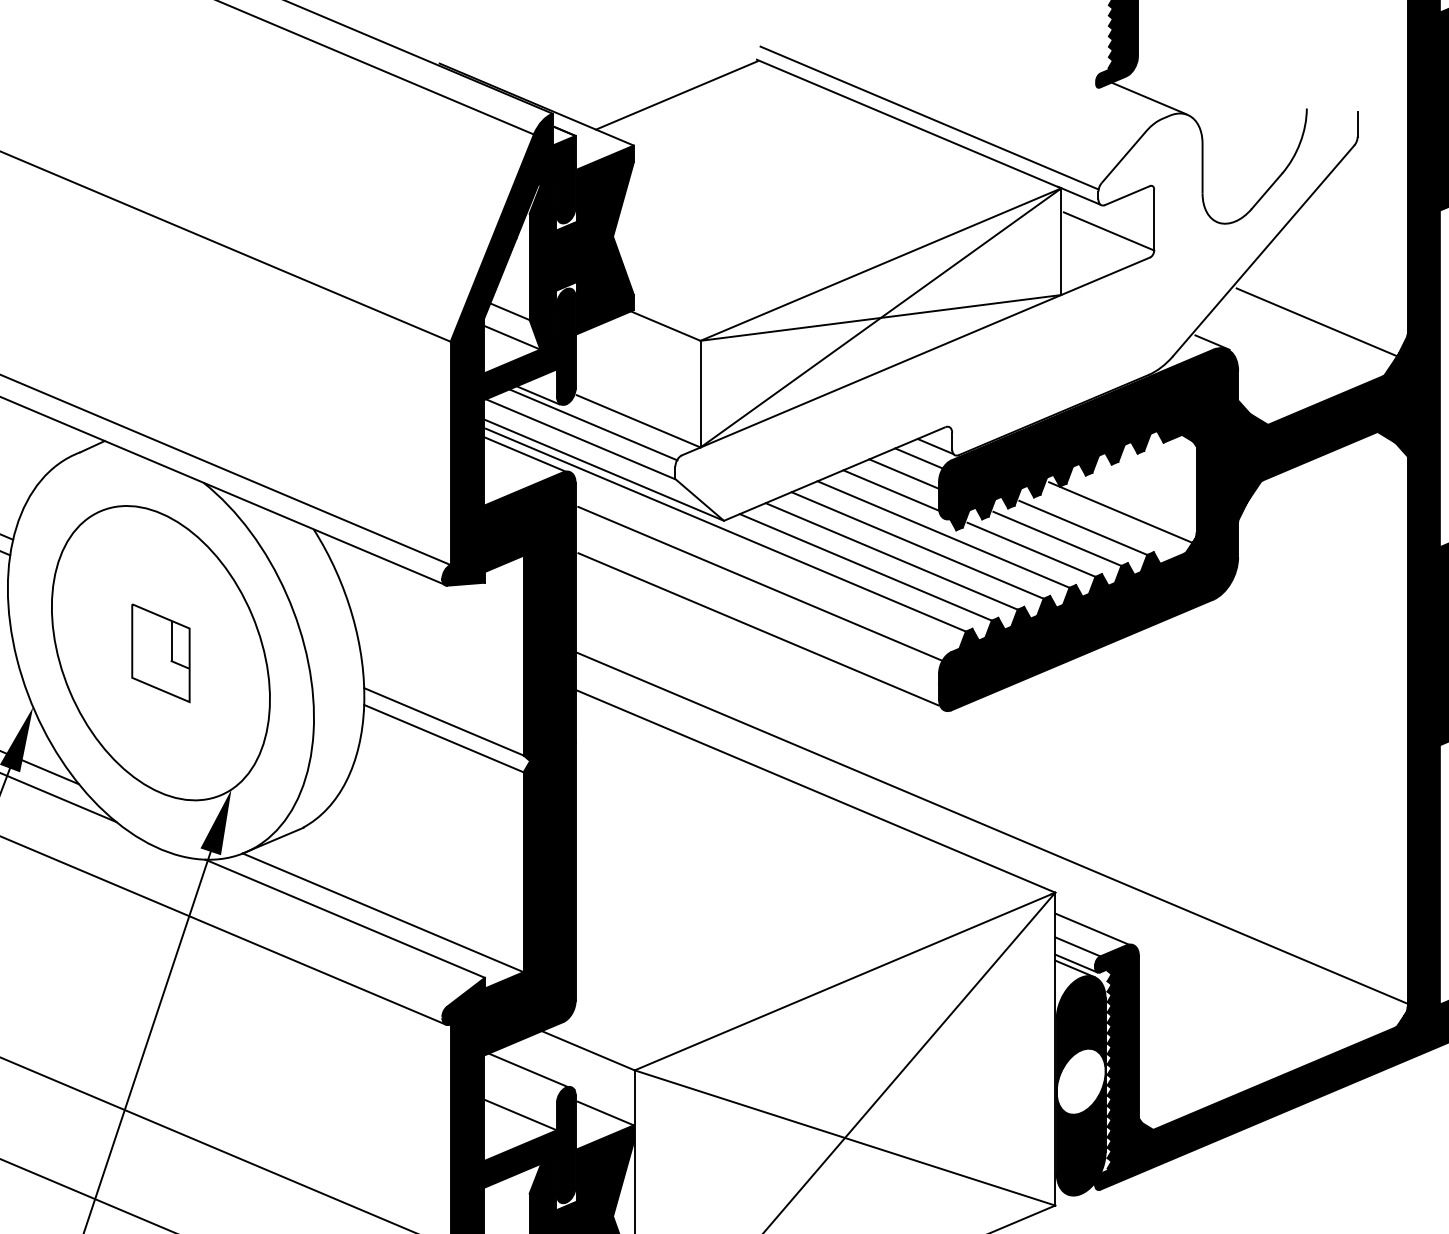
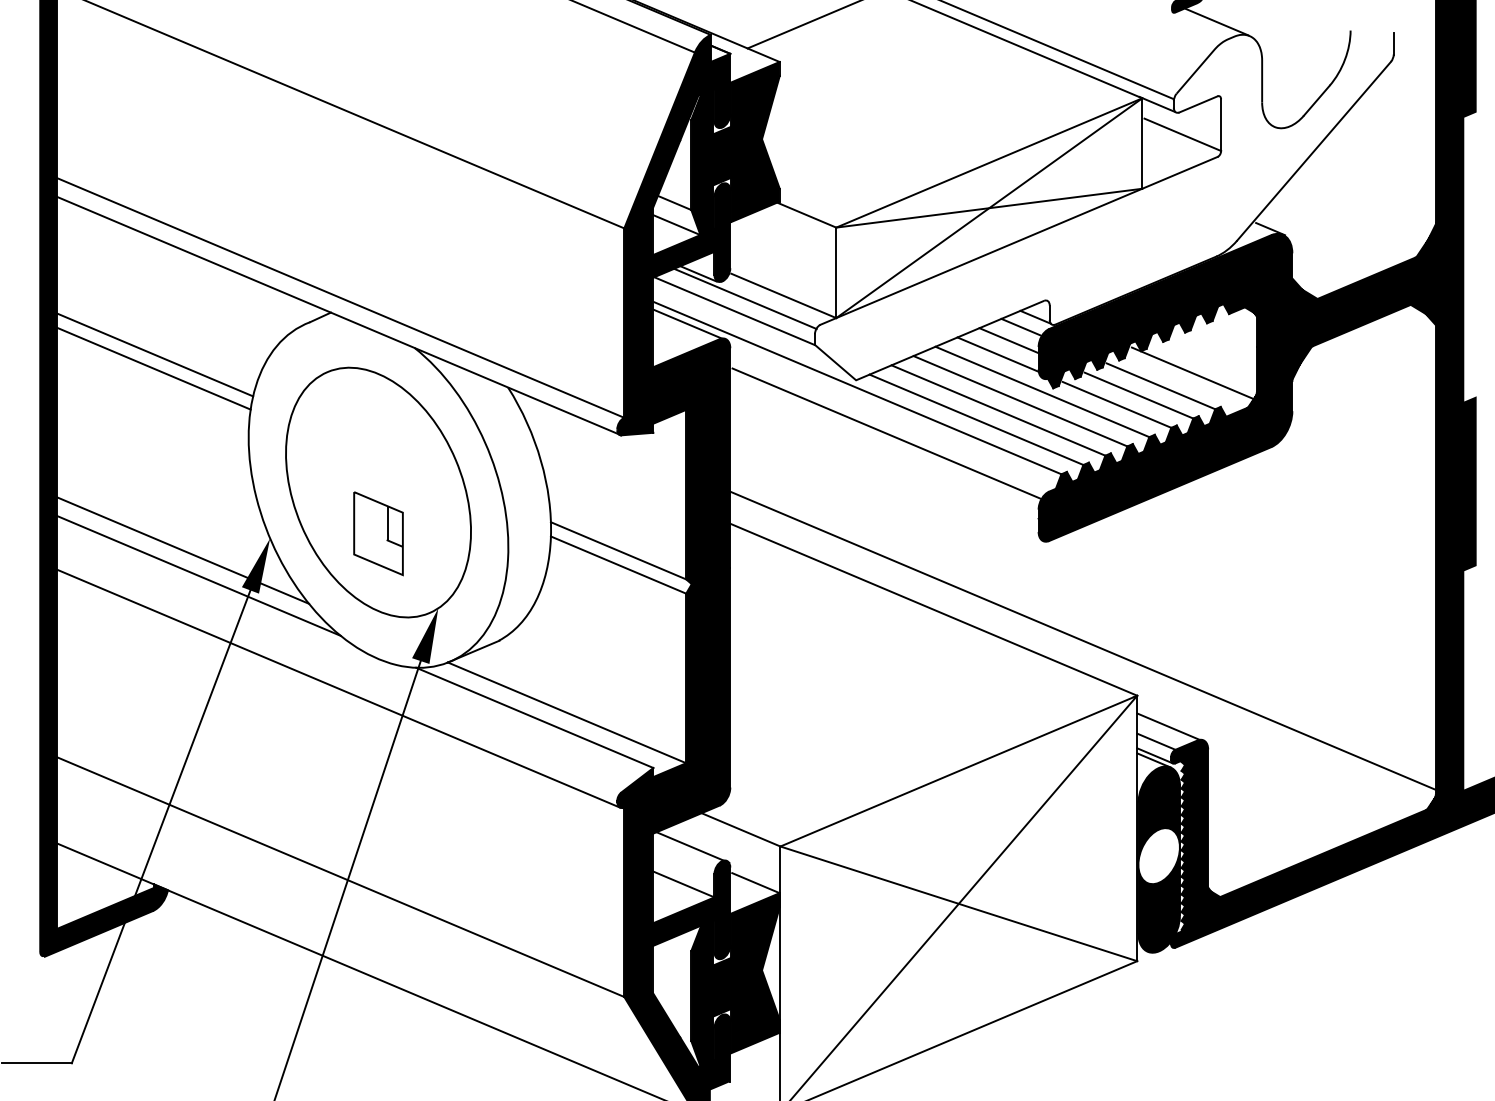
line: (1318, 323) -> (1360, 212), removed
line: (604, 470) -> (754, 337), removed
line: (758, 628) -> (885, 471), removed
part: (160, 653) -> (378, 533), moved

